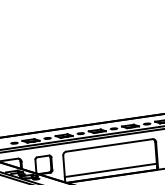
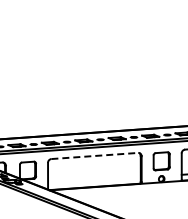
line: (109, 144) -> (94, 155), solid -> dashed
line: (110, 169) -> (94, 180), removed

